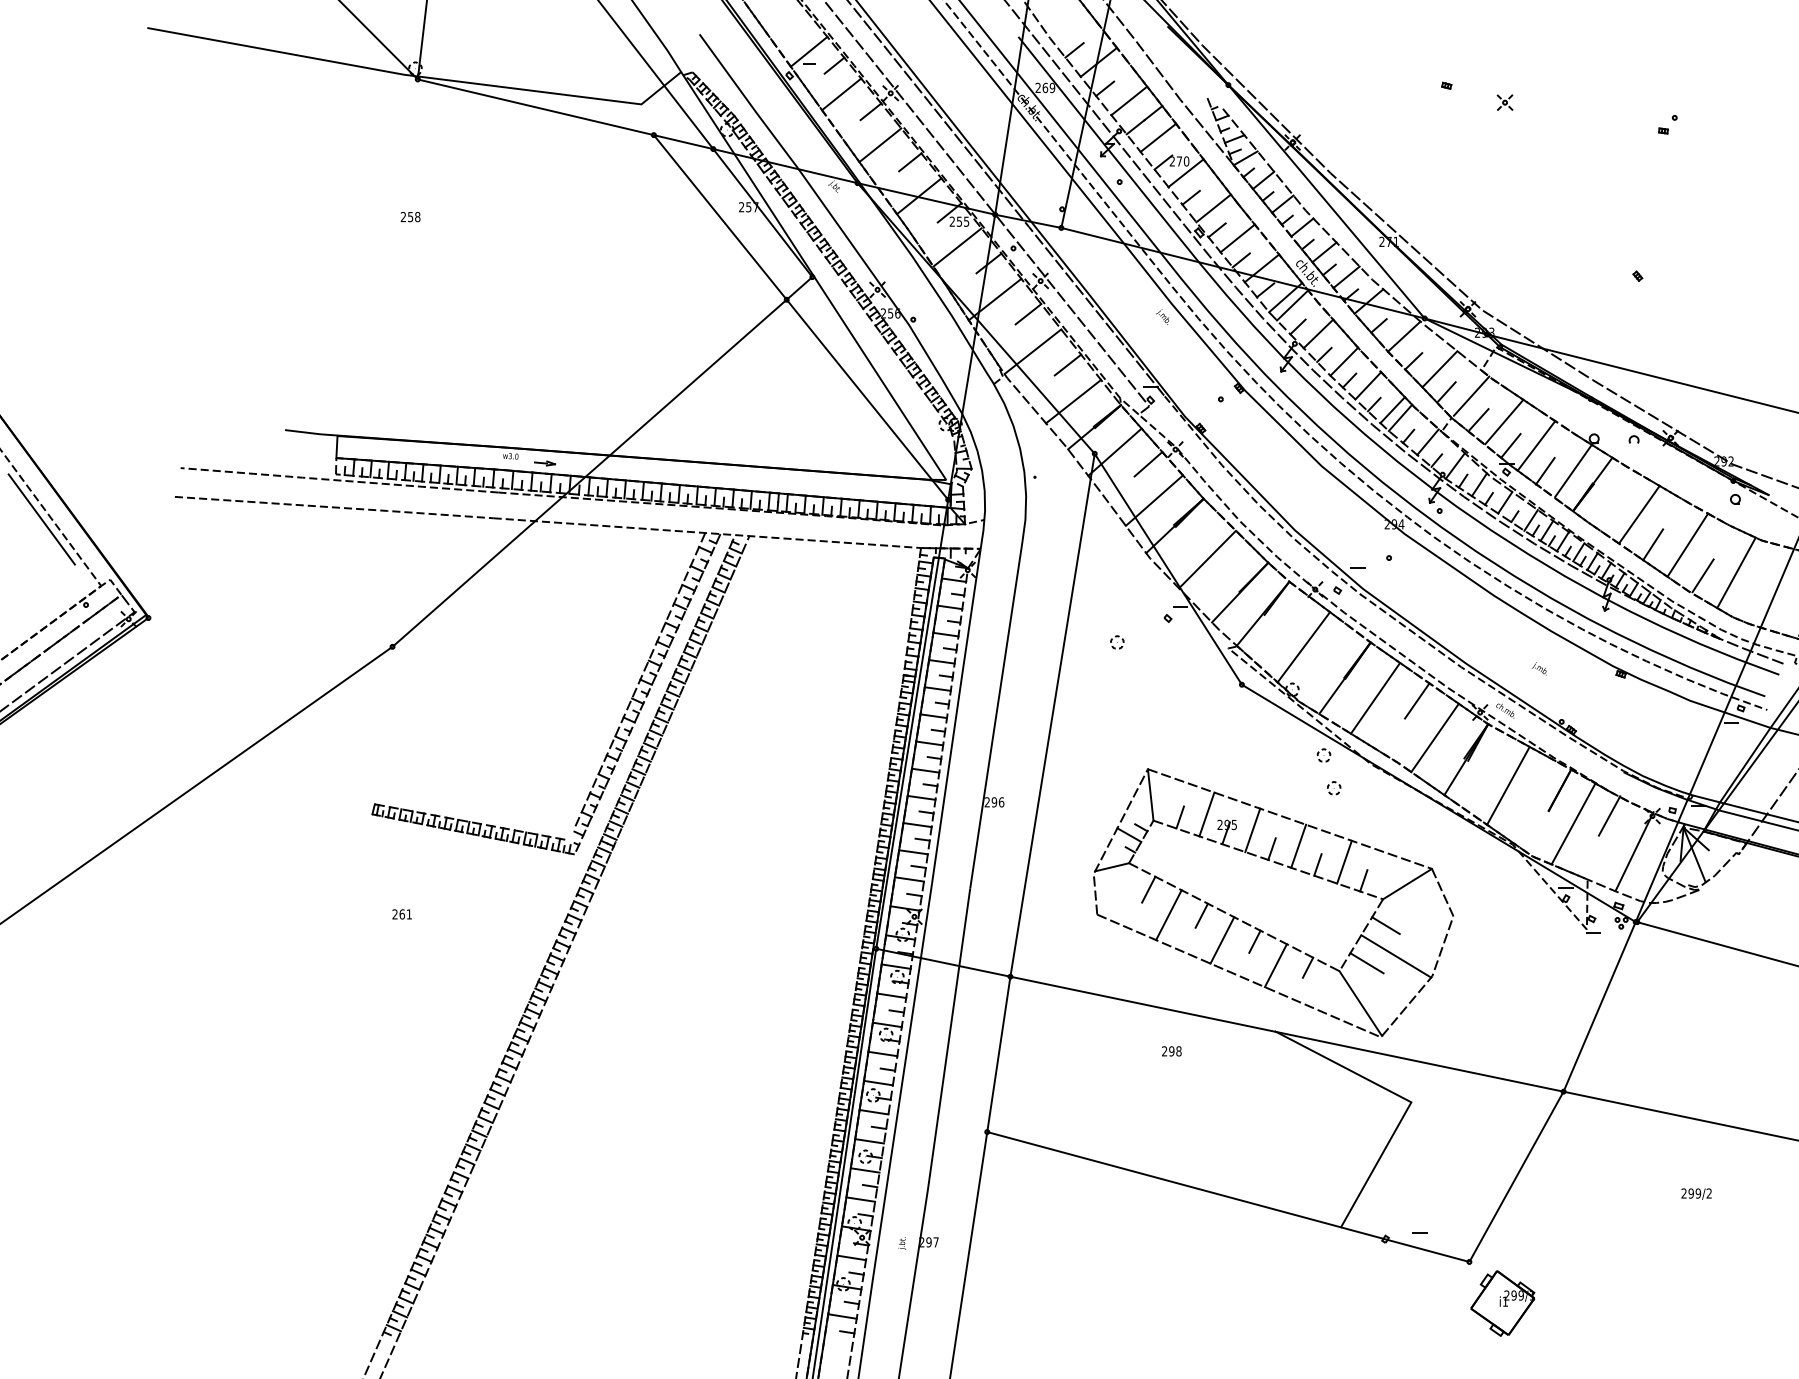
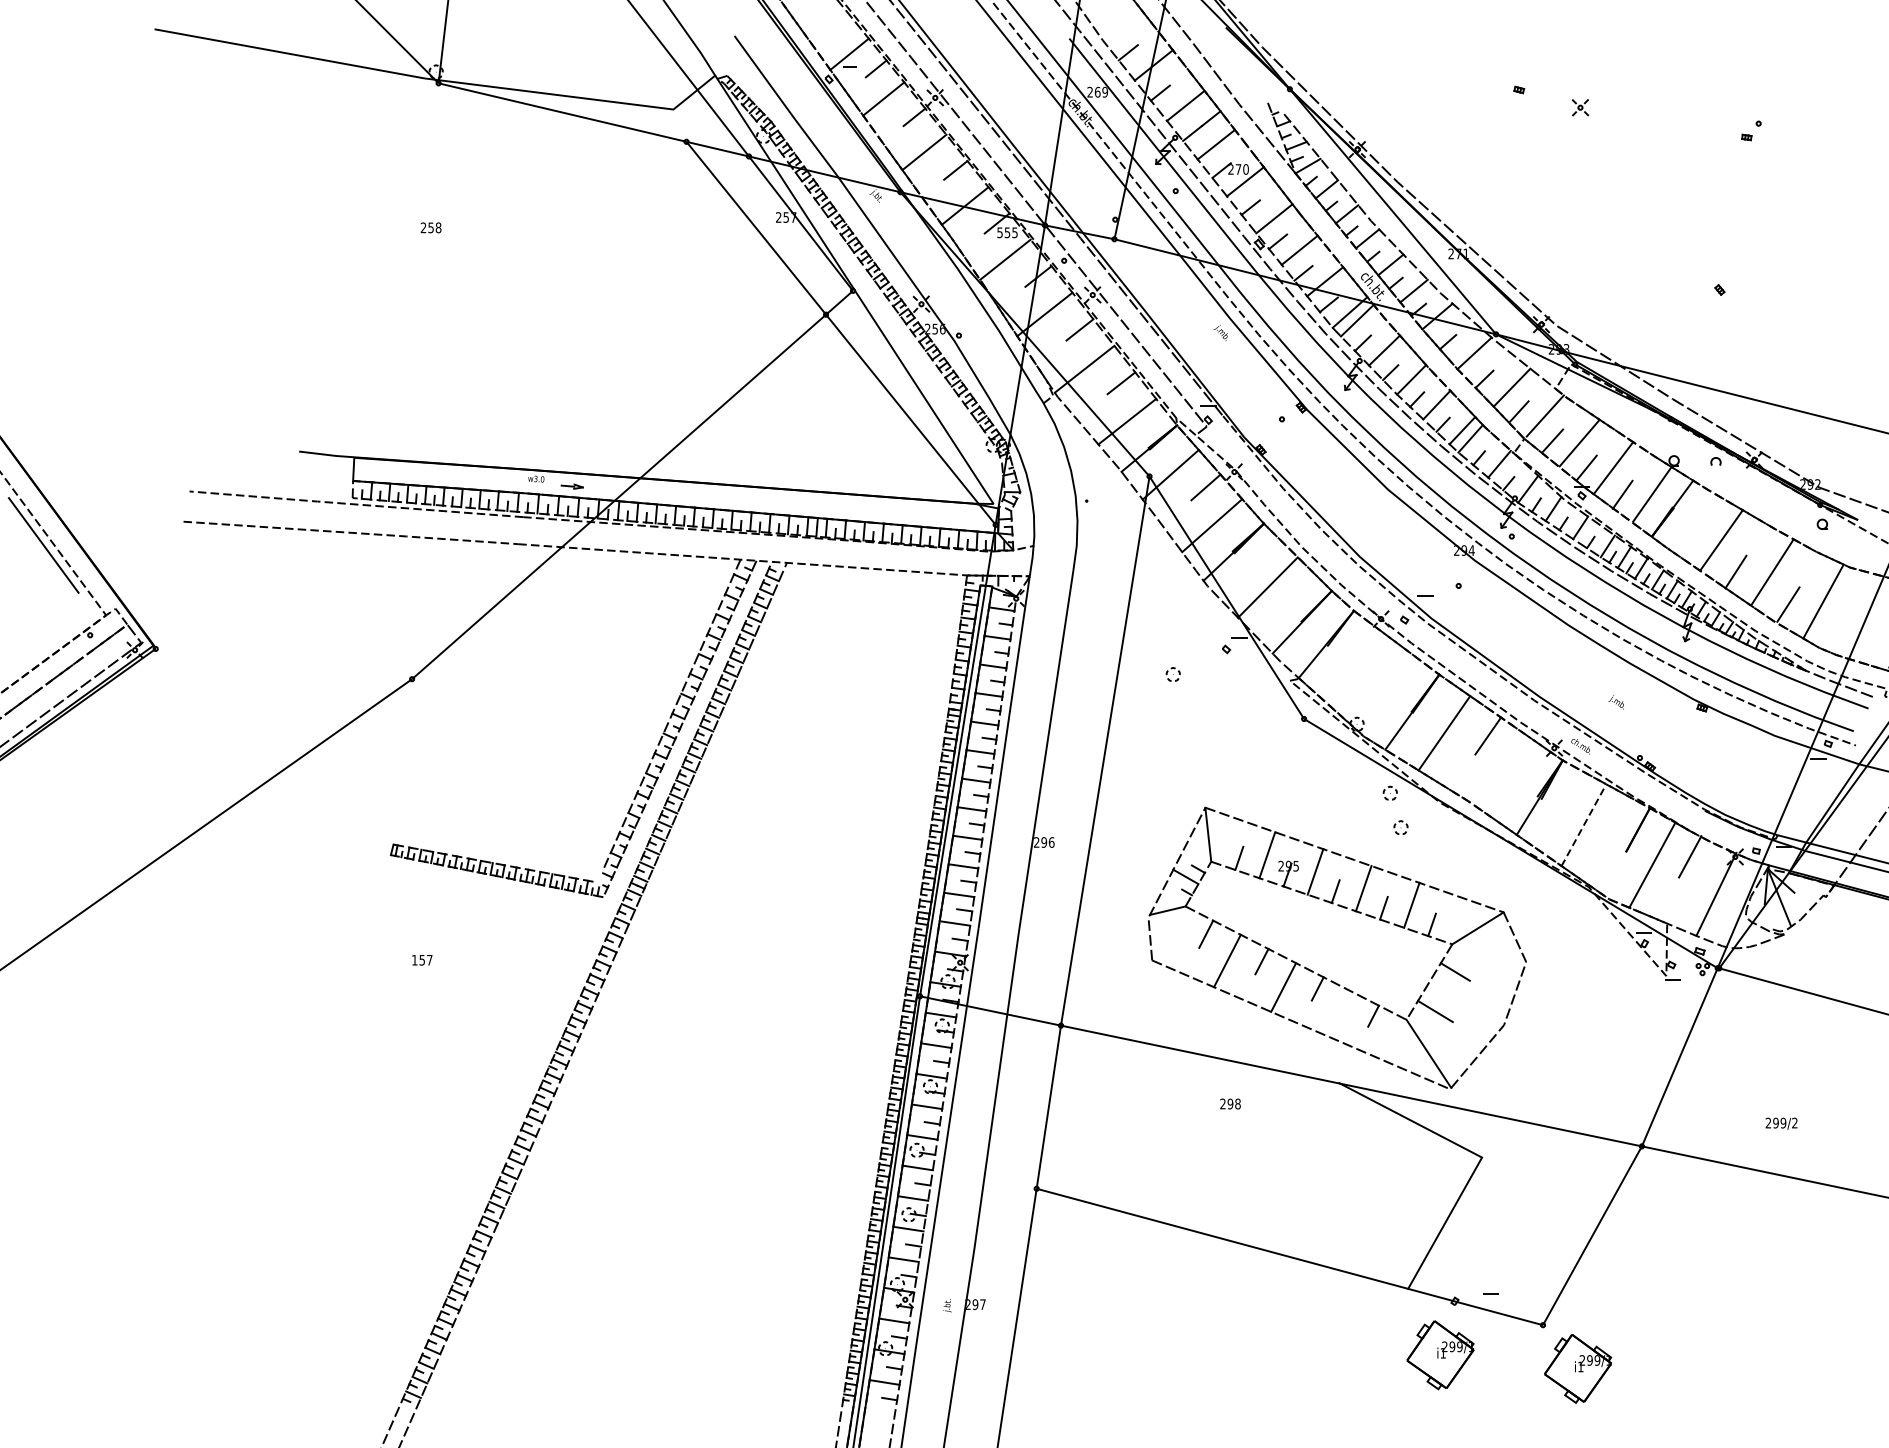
text: (951, 221) -> (999, 232), 255 -> 555
line: (1303, 647) -> (1368, 679), removed
line: (1434, 737) -> (1506, 774), removed
line: (1508, 785) -> (1584, 824), solid -> dashed
text: (401, 914) -> (421, 960), 261 -> 157
line: (1396, 956) -> (1466, 1004), removed
line: (1275, 965) -> (1339, 1013), removed
text: (1696, 1193) -> (1781, 1123), moved
part: (1371, 1290) -> (1440, 1355), added

